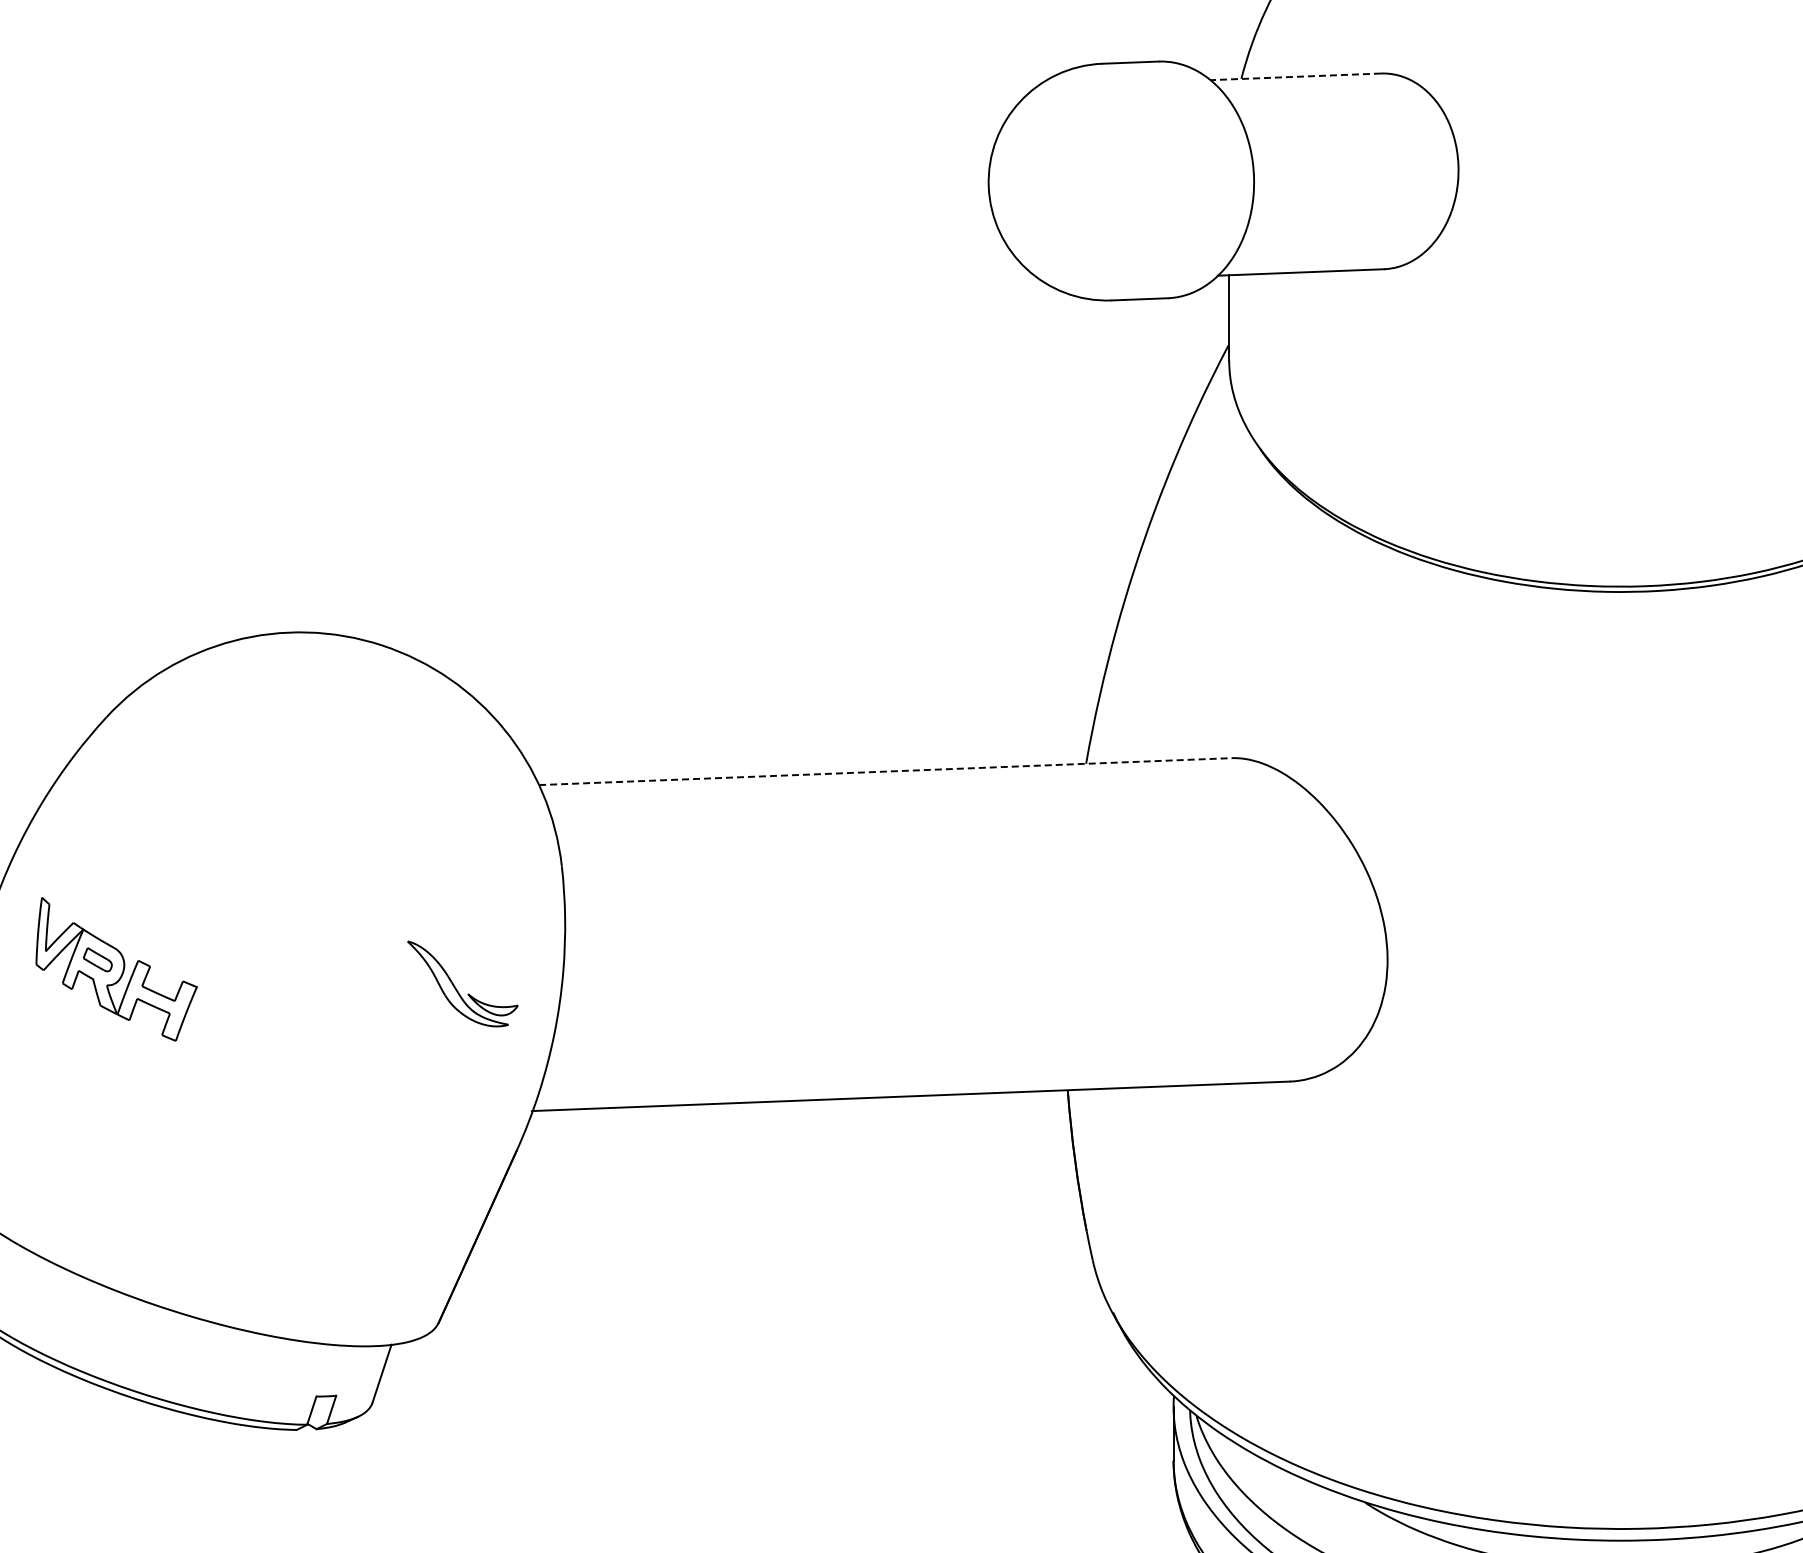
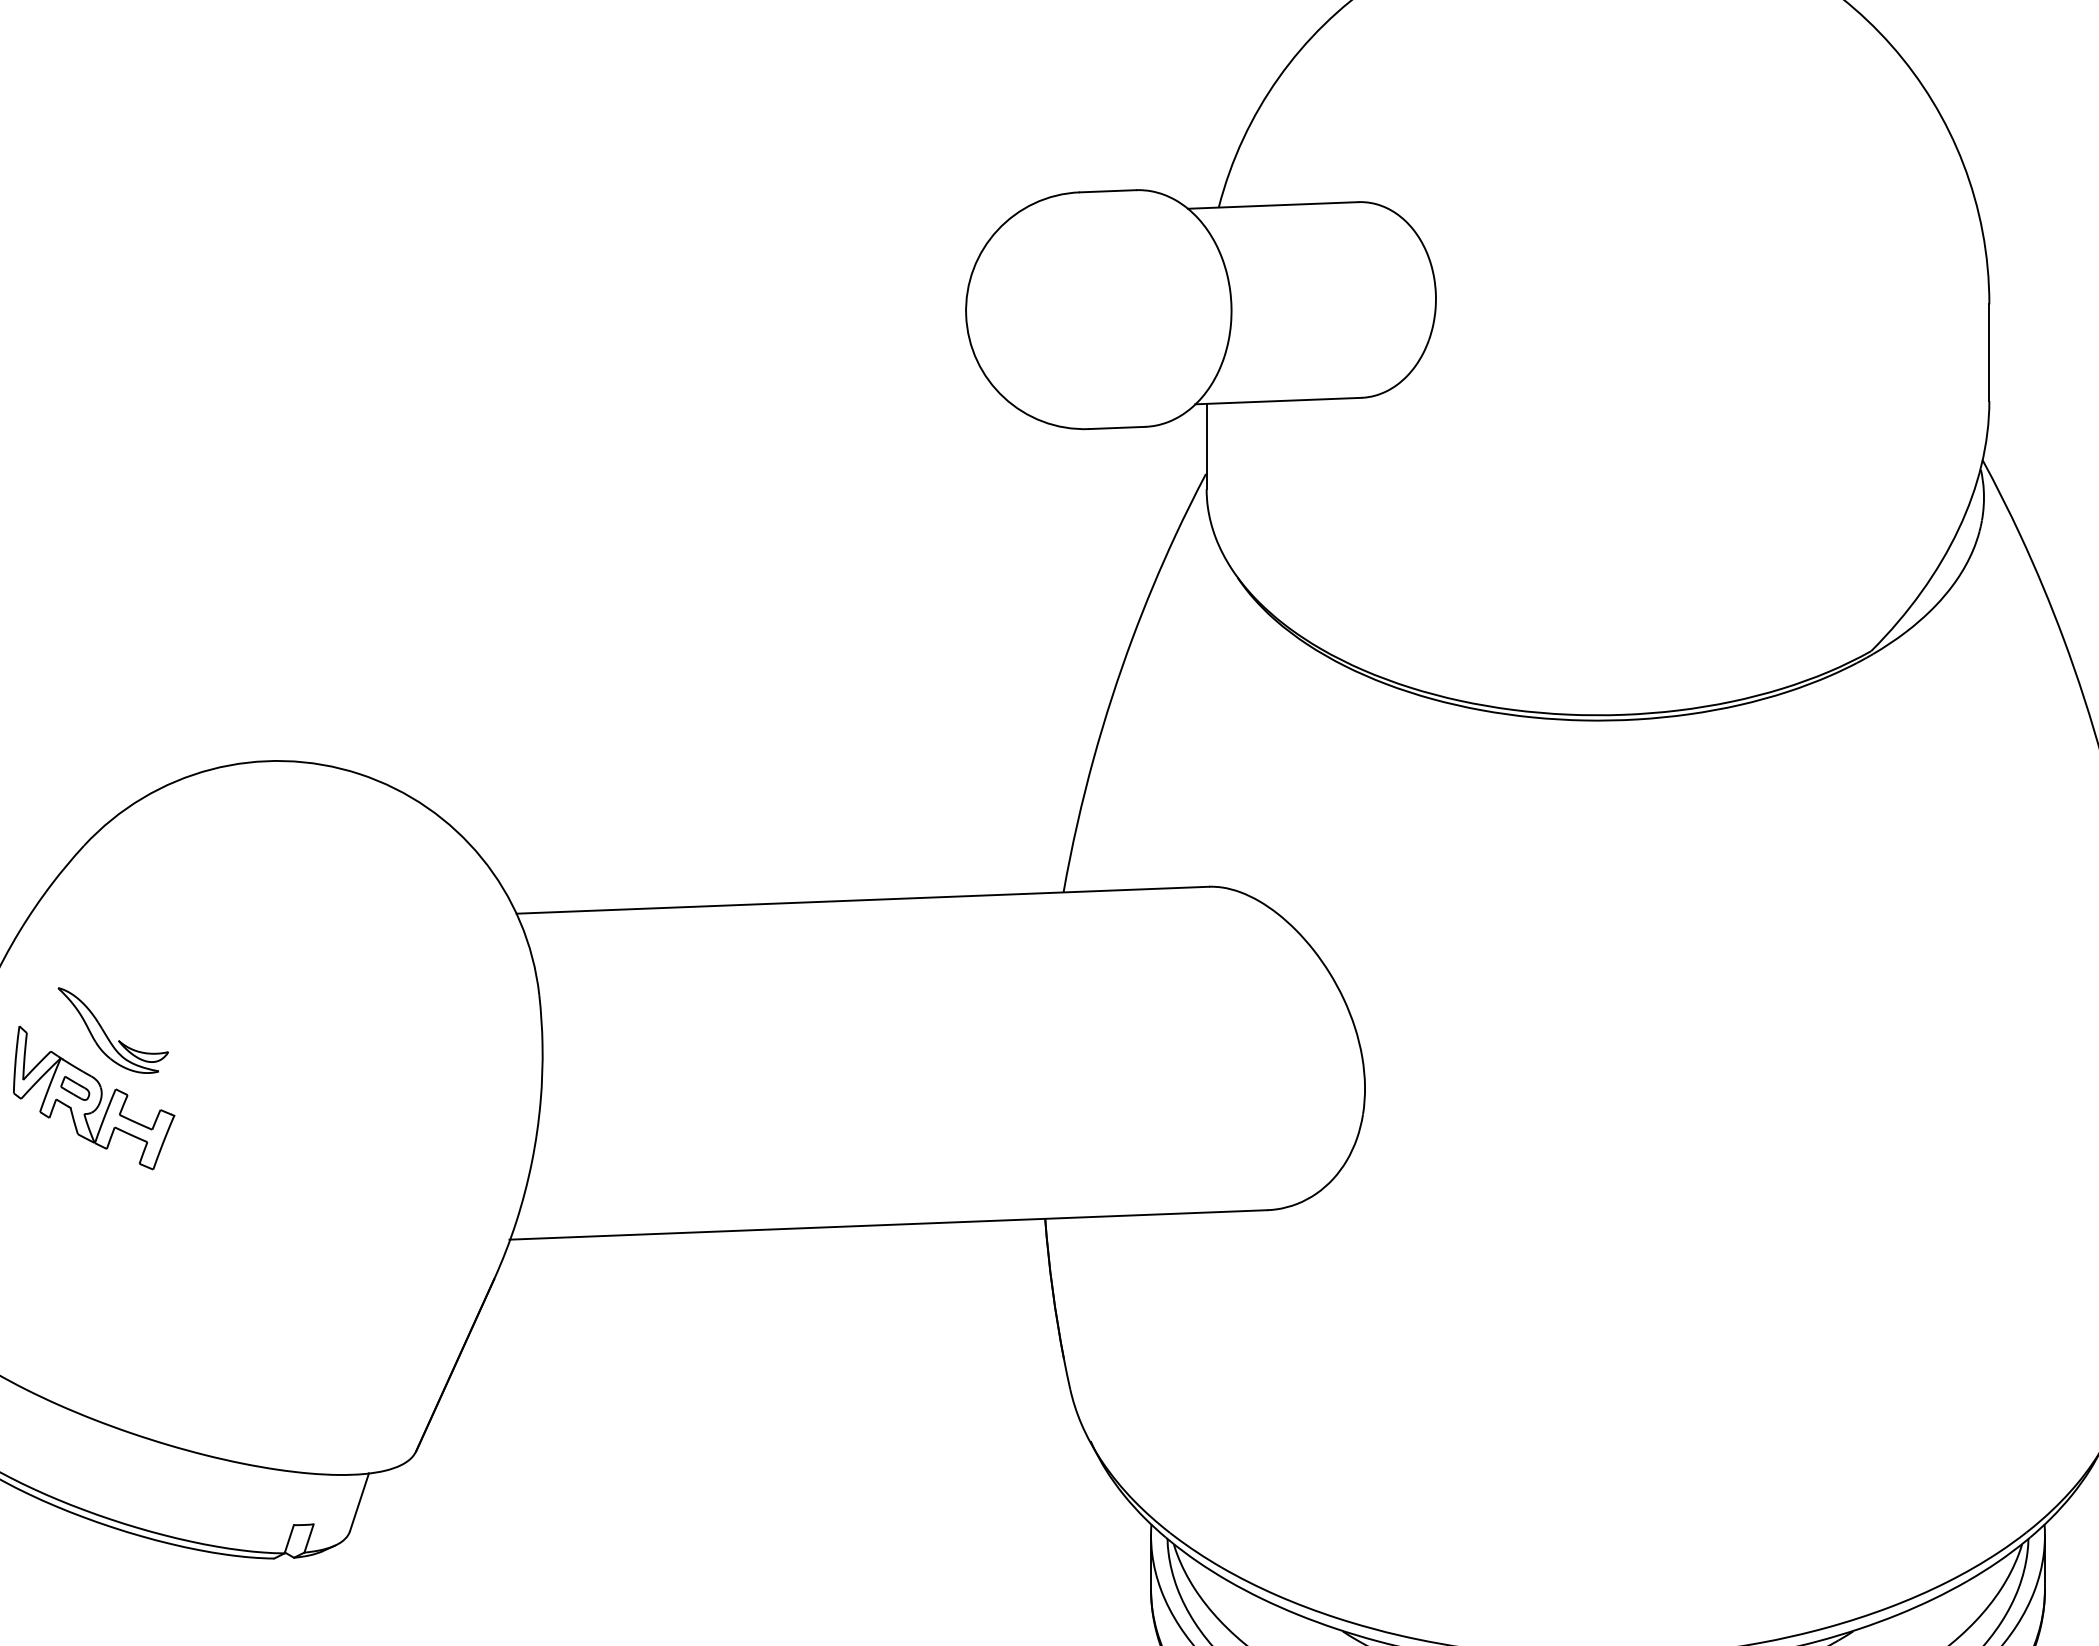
line: (1295, 76) -> (1272, 205), dashed -> solid
line: (885, 771) -> (862, 900), dashed -> solid
part: (457, 988) -> (107, 1035), moved

